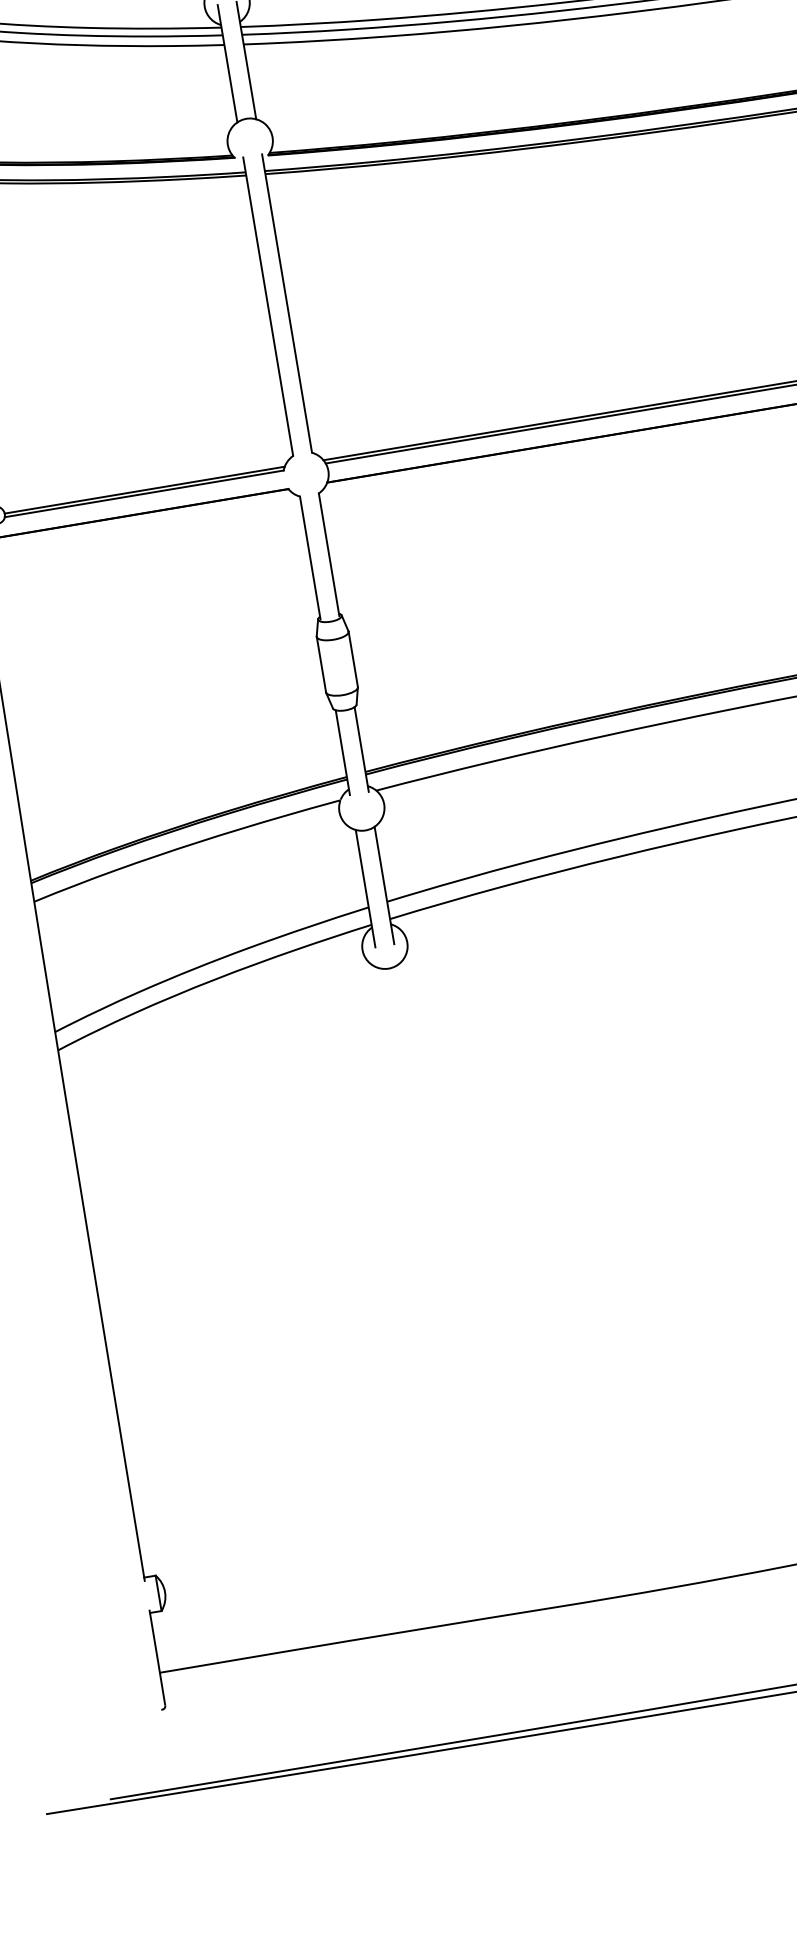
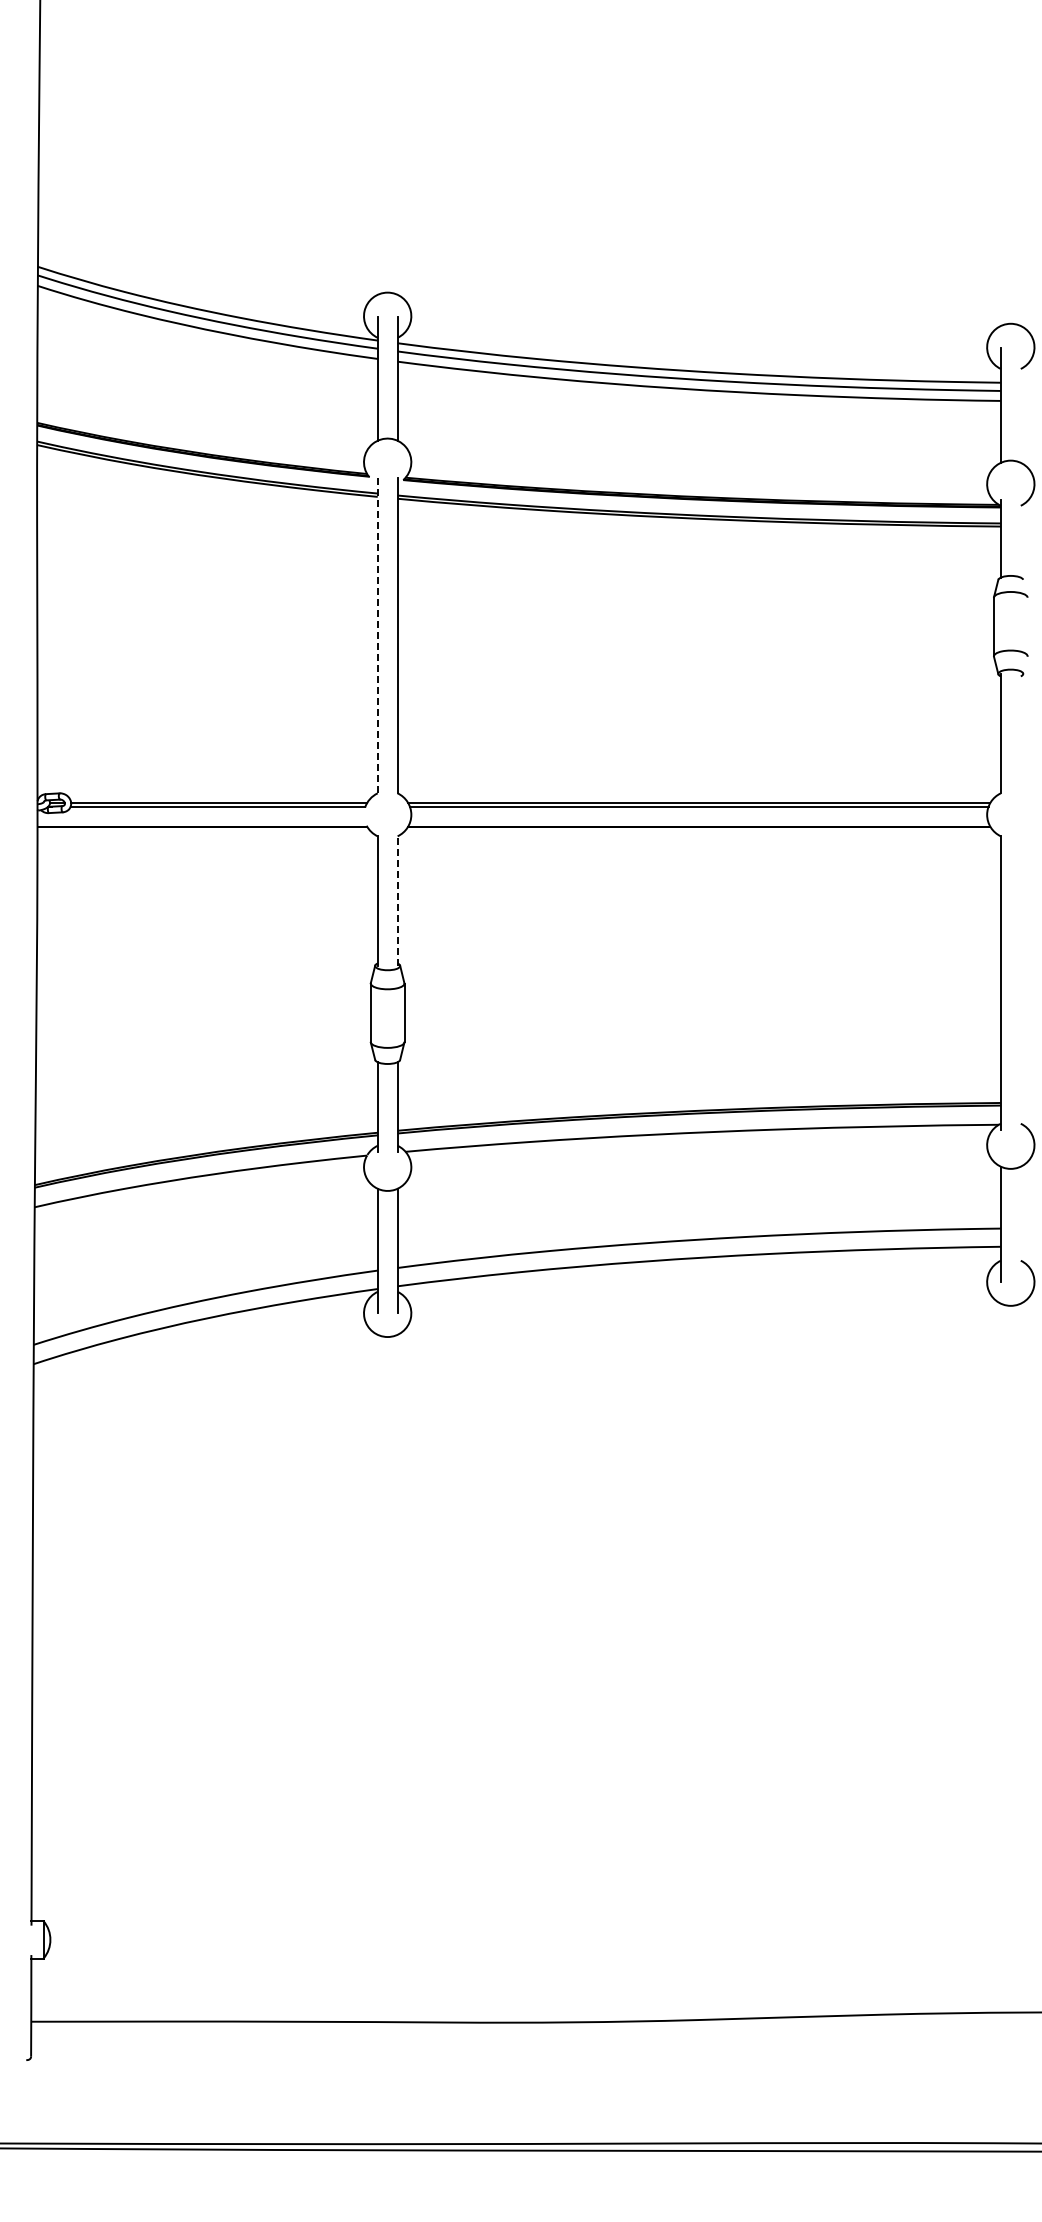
line: (267, 306) -> (377, 635), solid -> dashed
line: (329, 555) -> (397, 901), solid -> dashed

